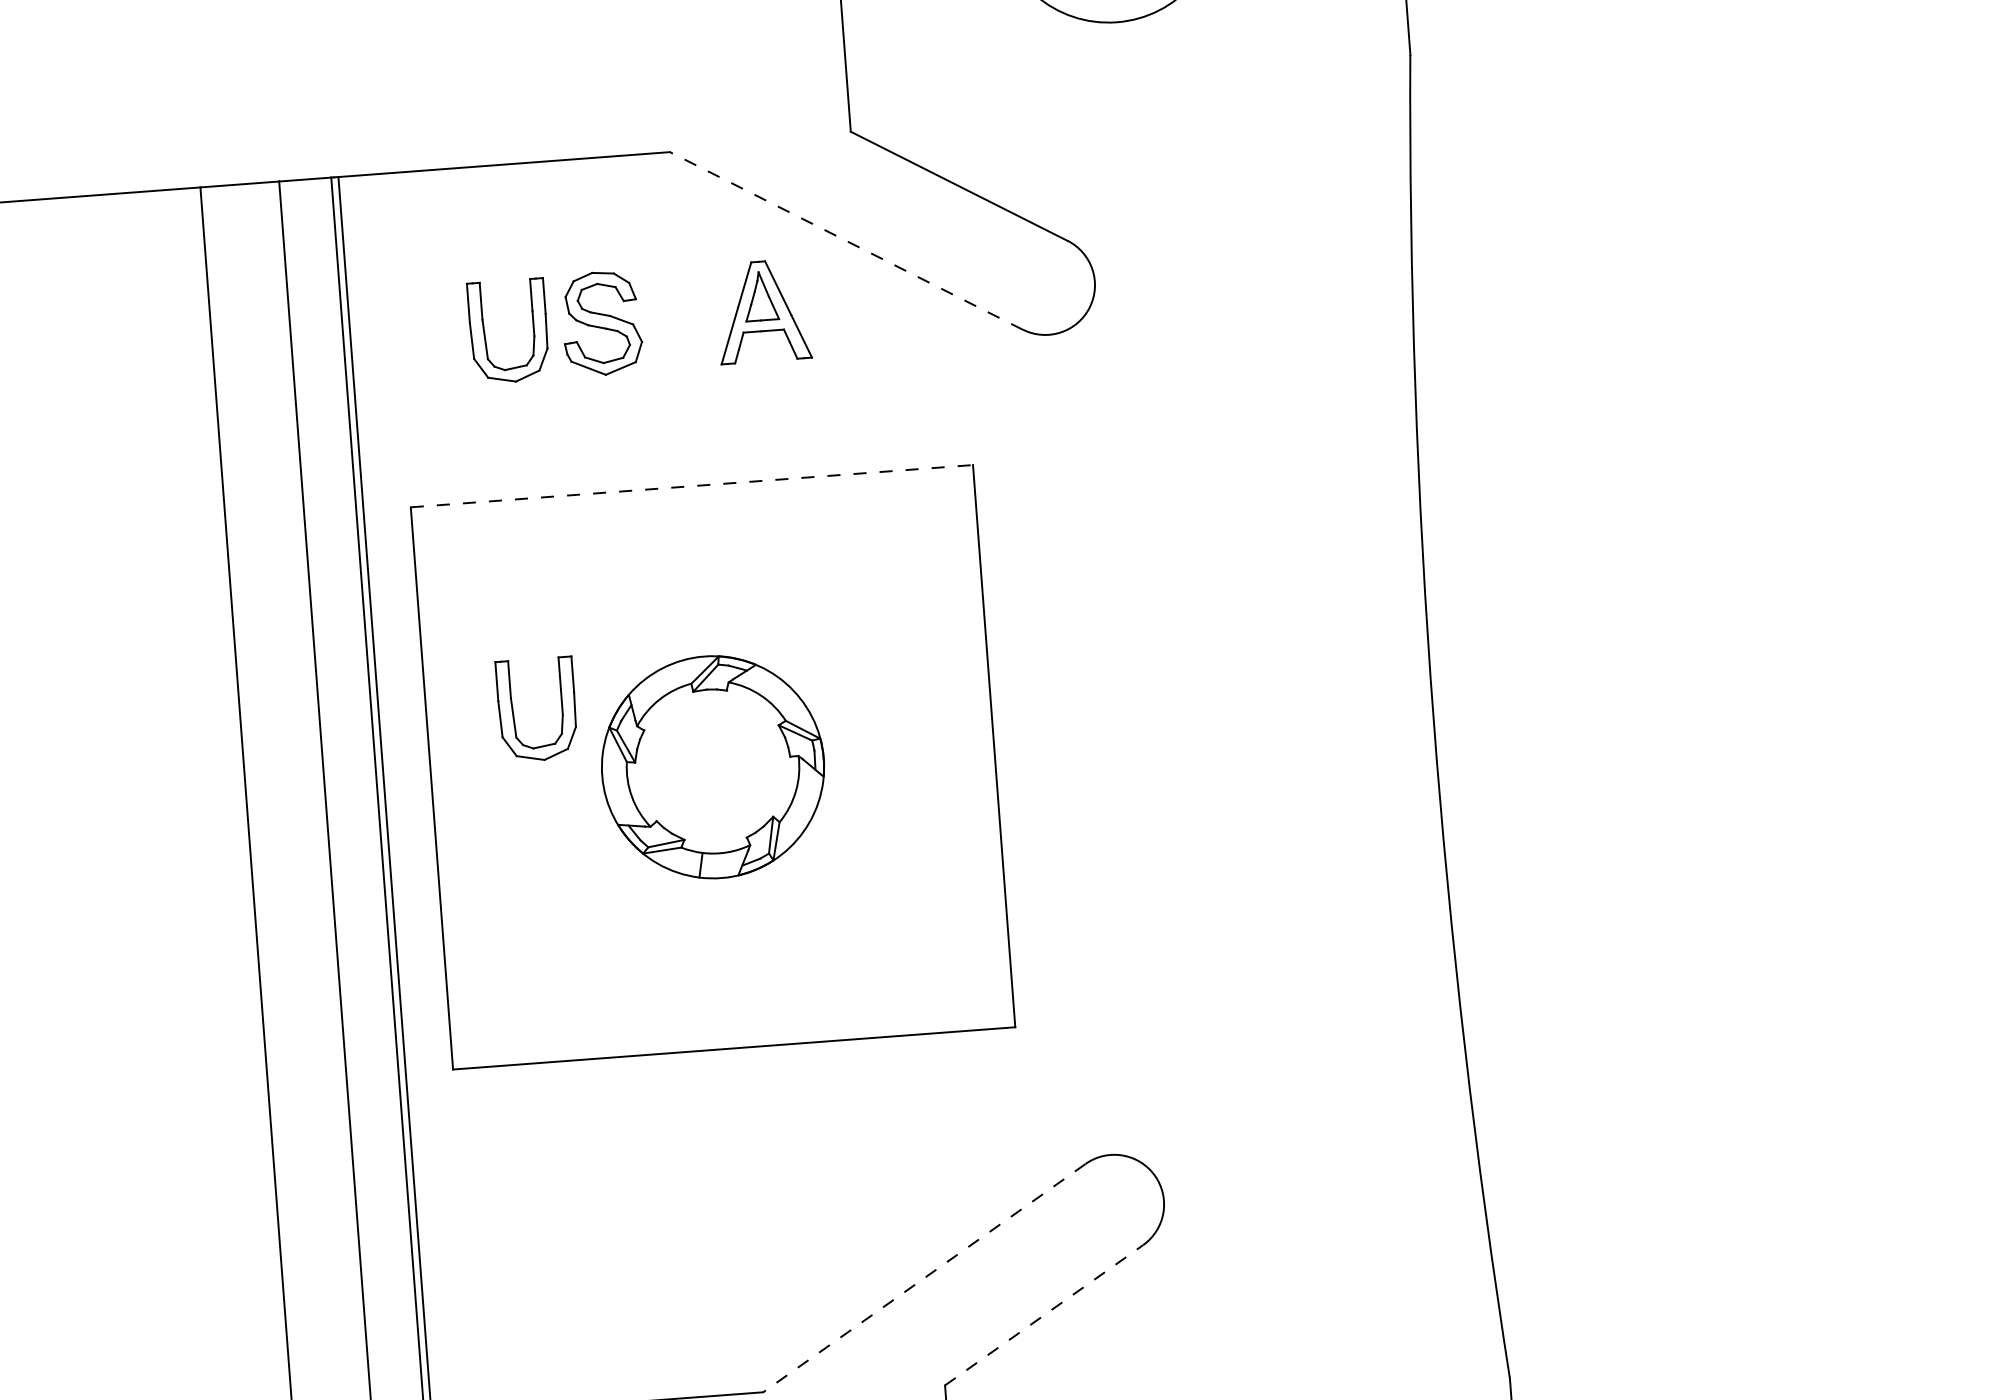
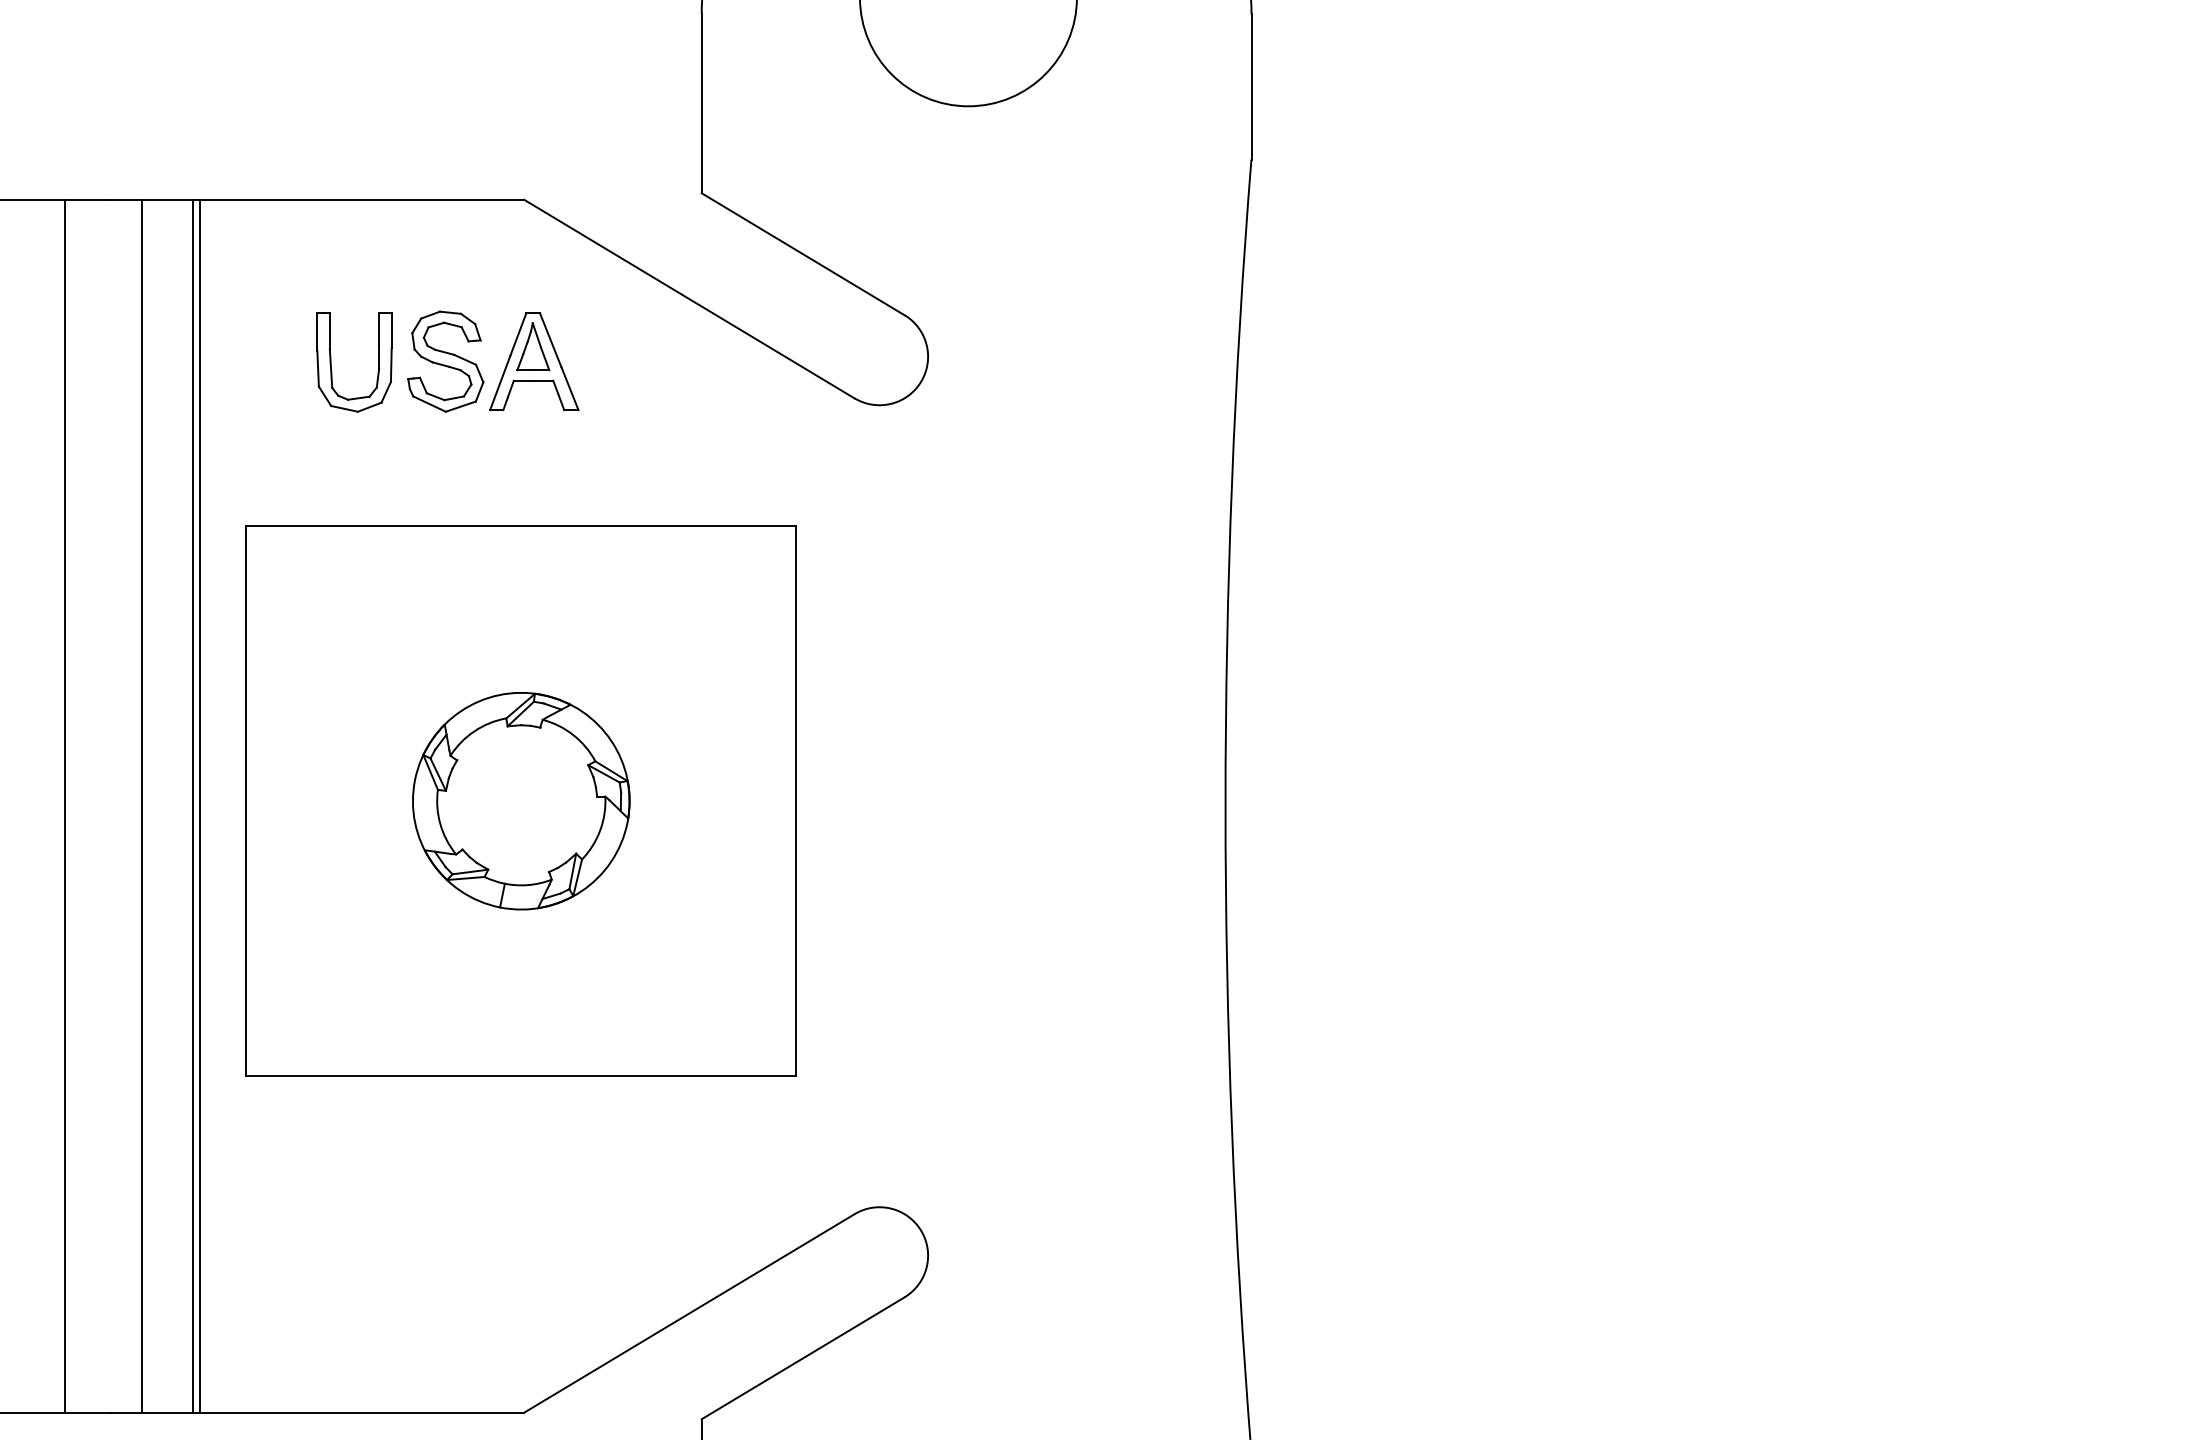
line: (846, 241) -> (689, 299), dashed -> solid
part: (763, 311) -> (534, 361), moved
line: (692, 486) -> (521, 526), dashed -> solid
part: (513, 711) -> (331, 732), removed
line: (924, 1278) -> (689, 1313), dashed -> solid
line: (1044, 1315) -> (803, 1358), dashed -> solid

